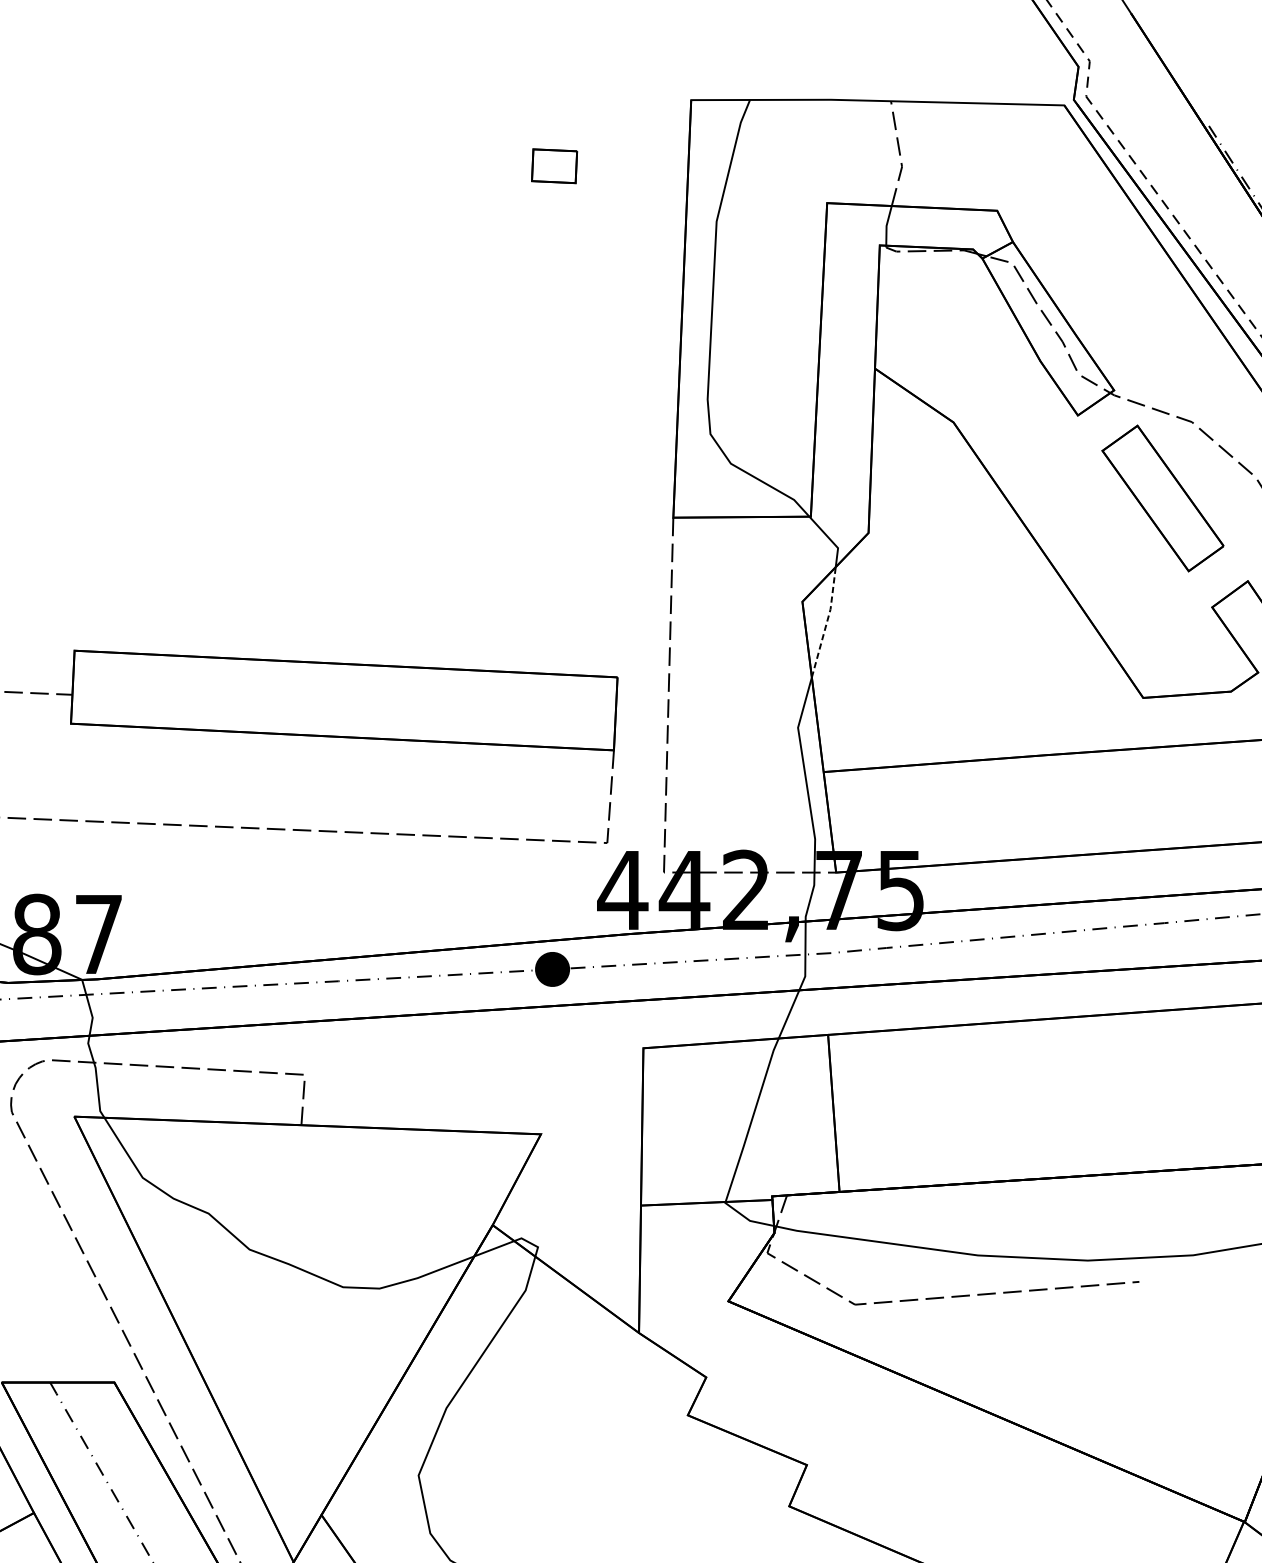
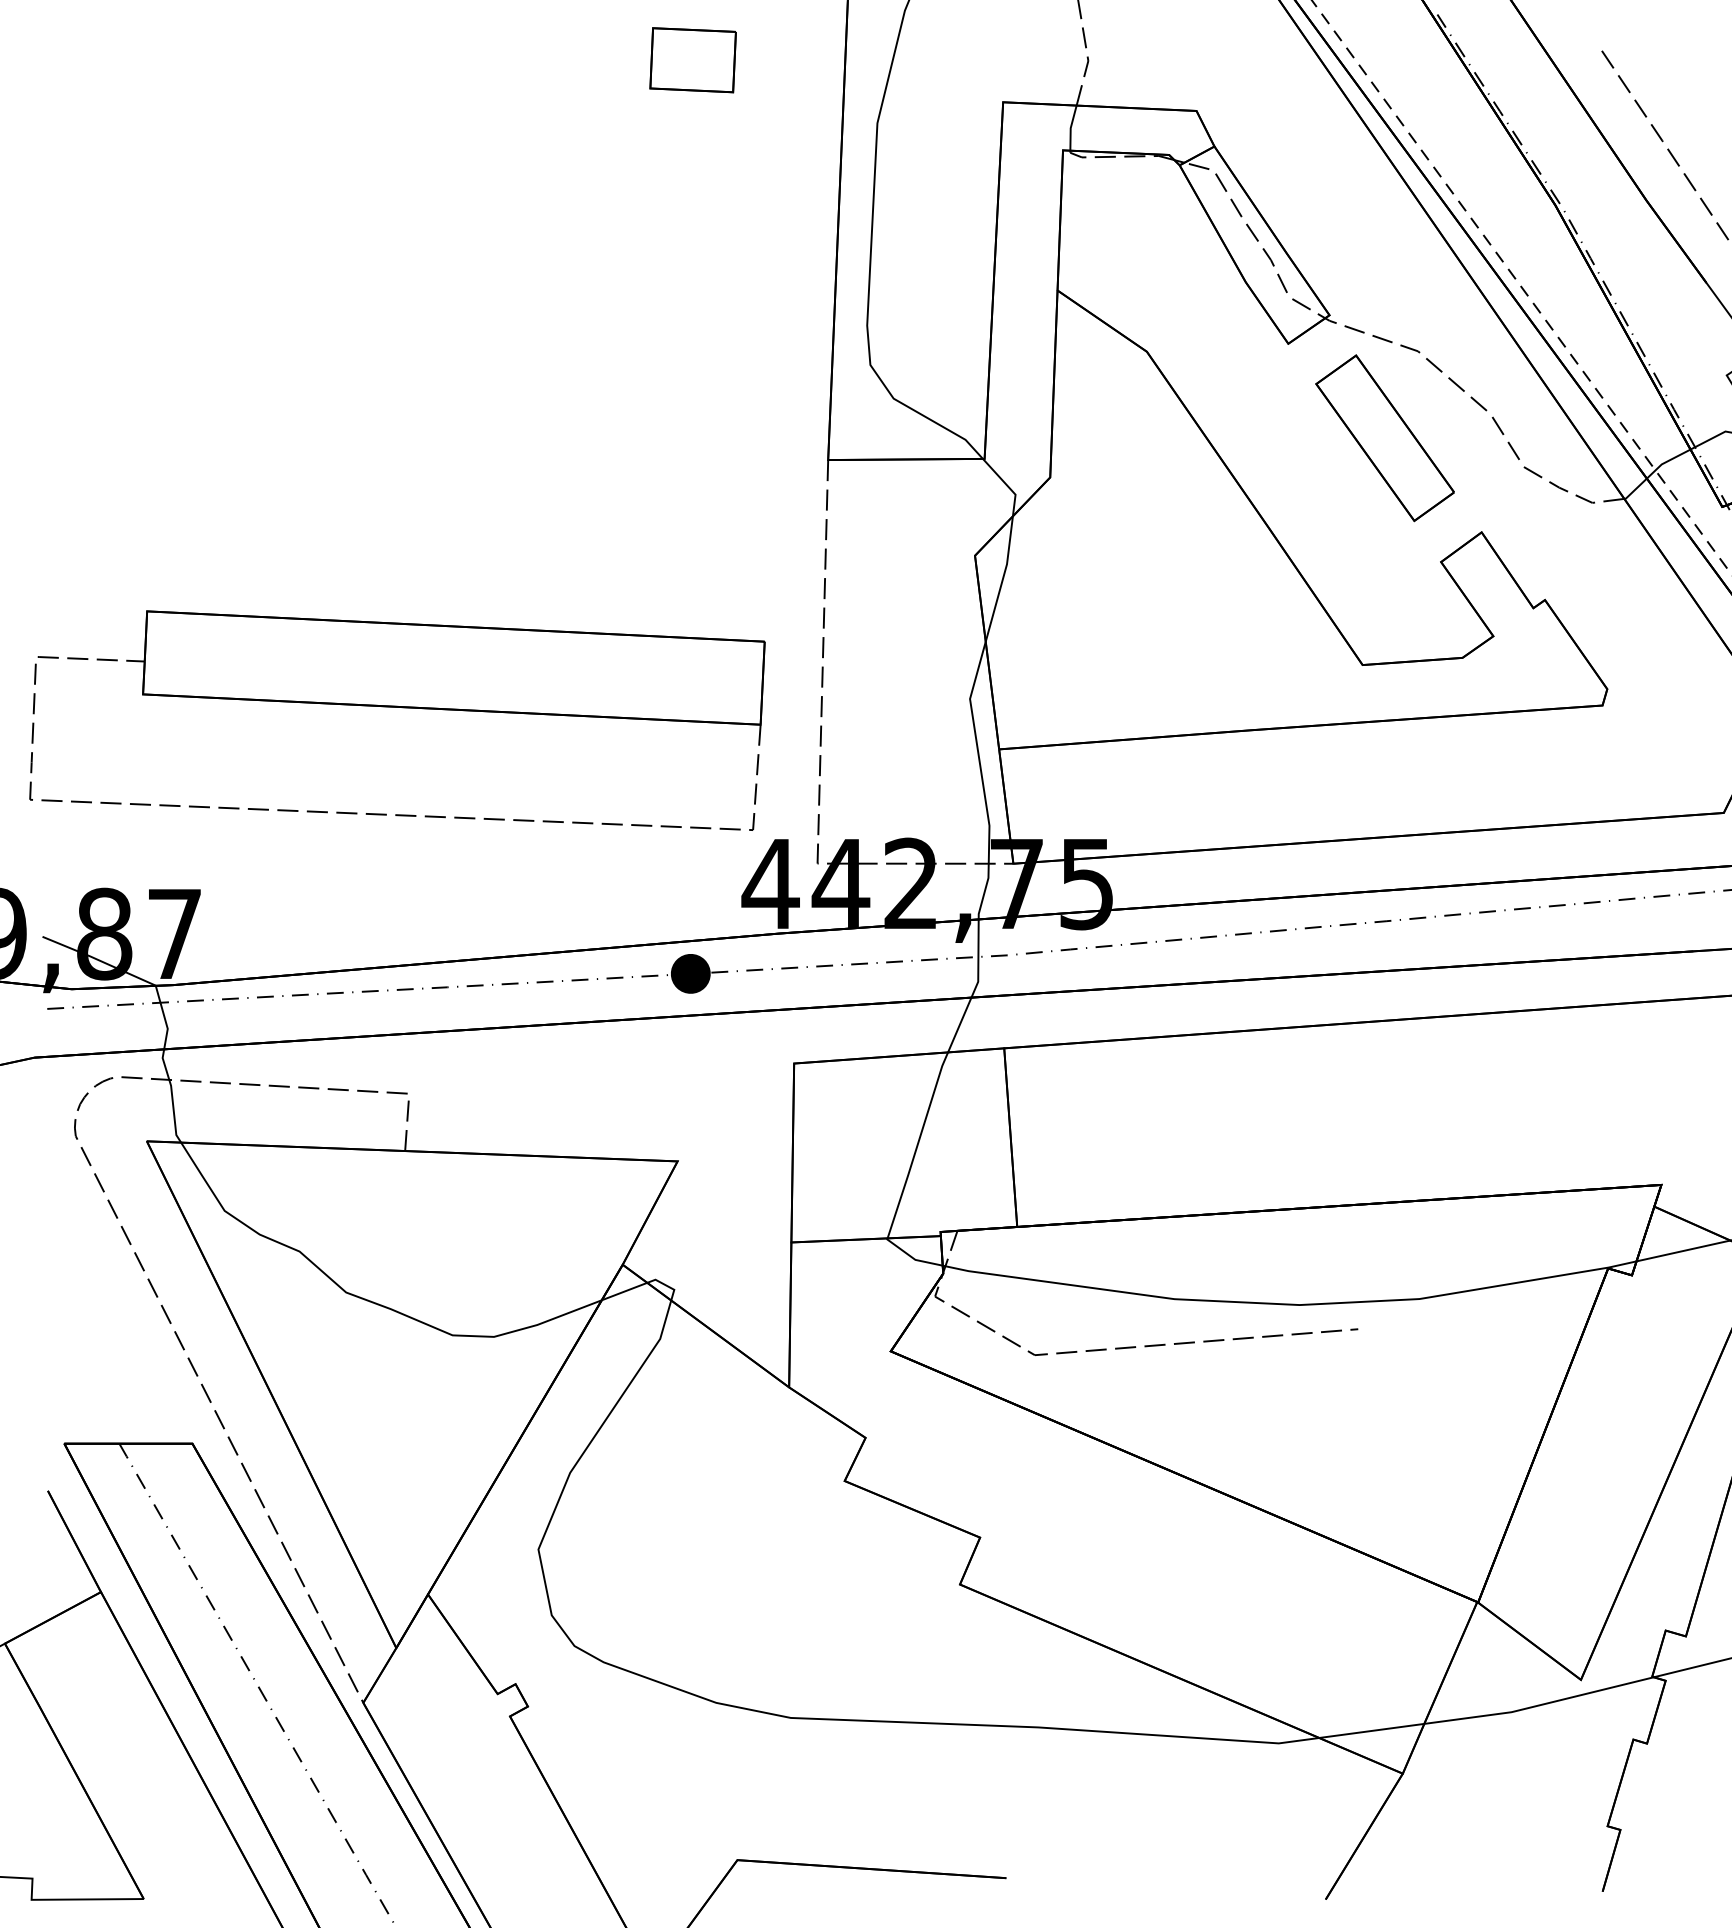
part: (554, 166) -> (692, 60), size x1.67
line: (827, 621) -> (1003, 578), dashed -> solid

